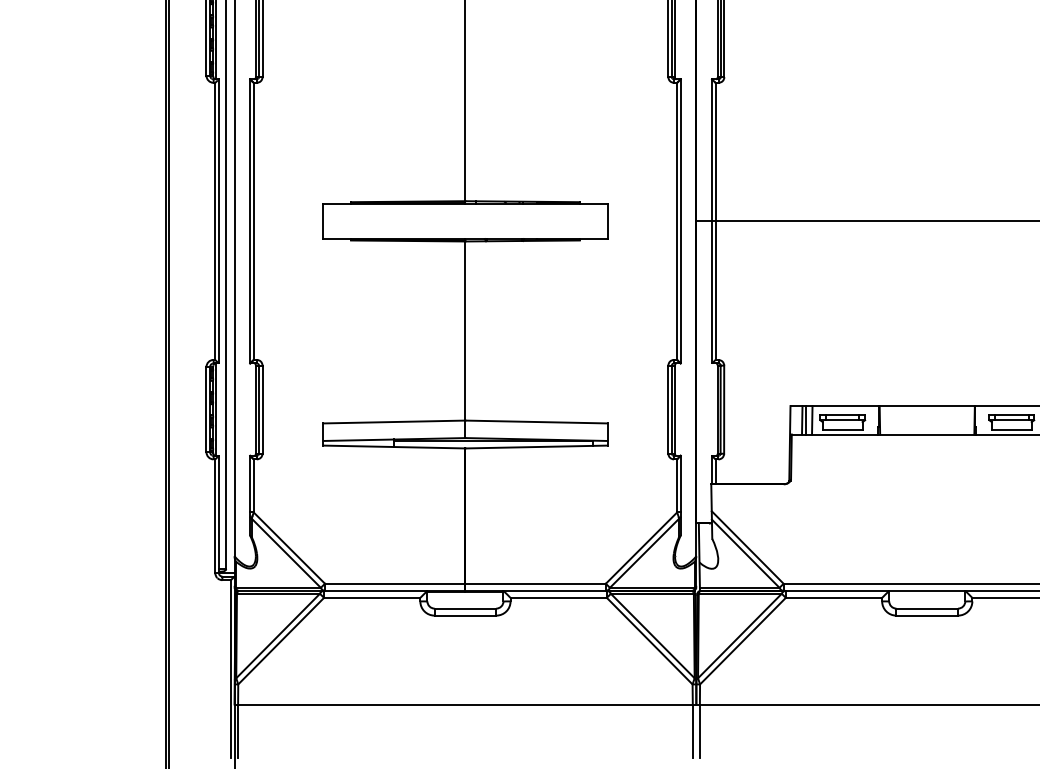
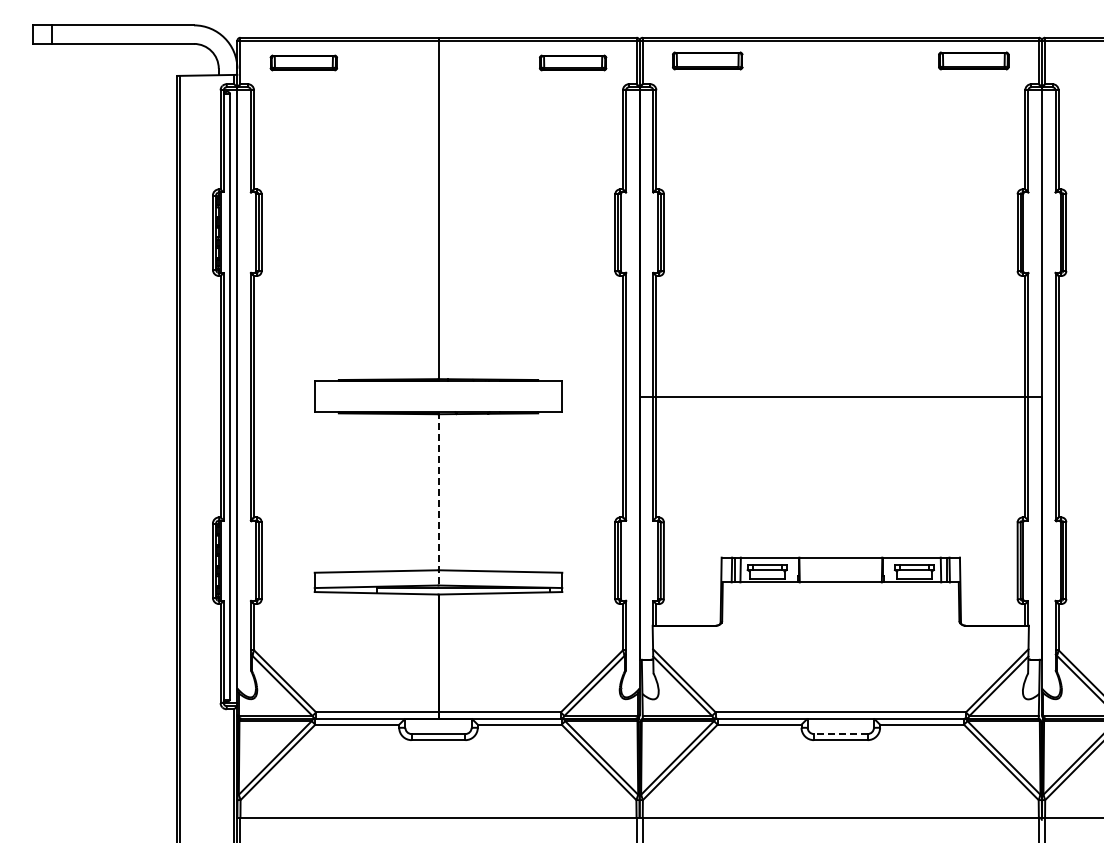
line: (465, 338) -> (438, 498), solid -> dashed
line: (926, 609) -> (840, 734), solid -> dashed

